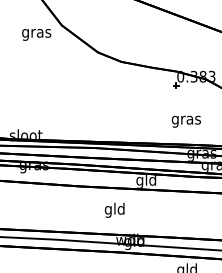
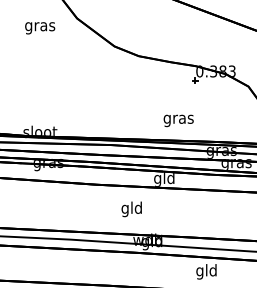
text: (36, 35) -> (40, 28), moved
text: (186, 121) -> (178, 120), moved

